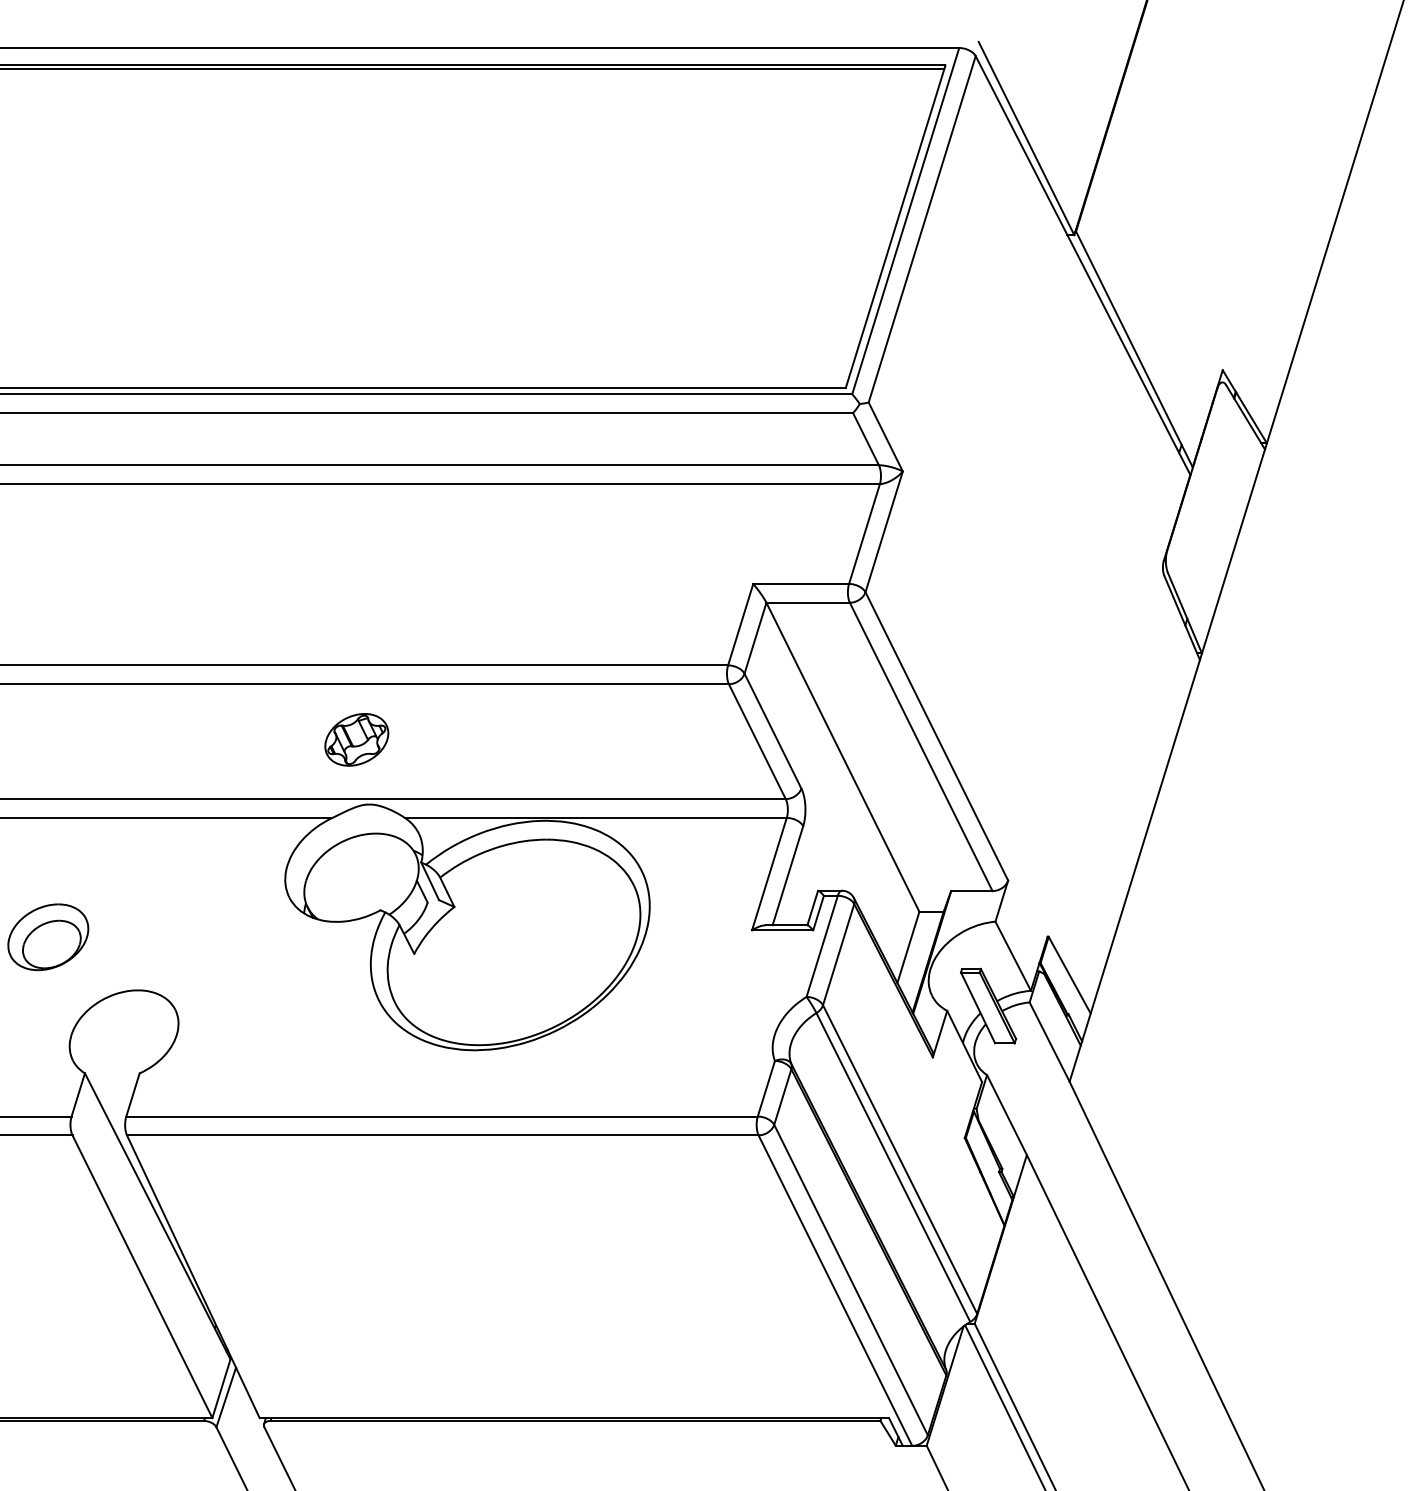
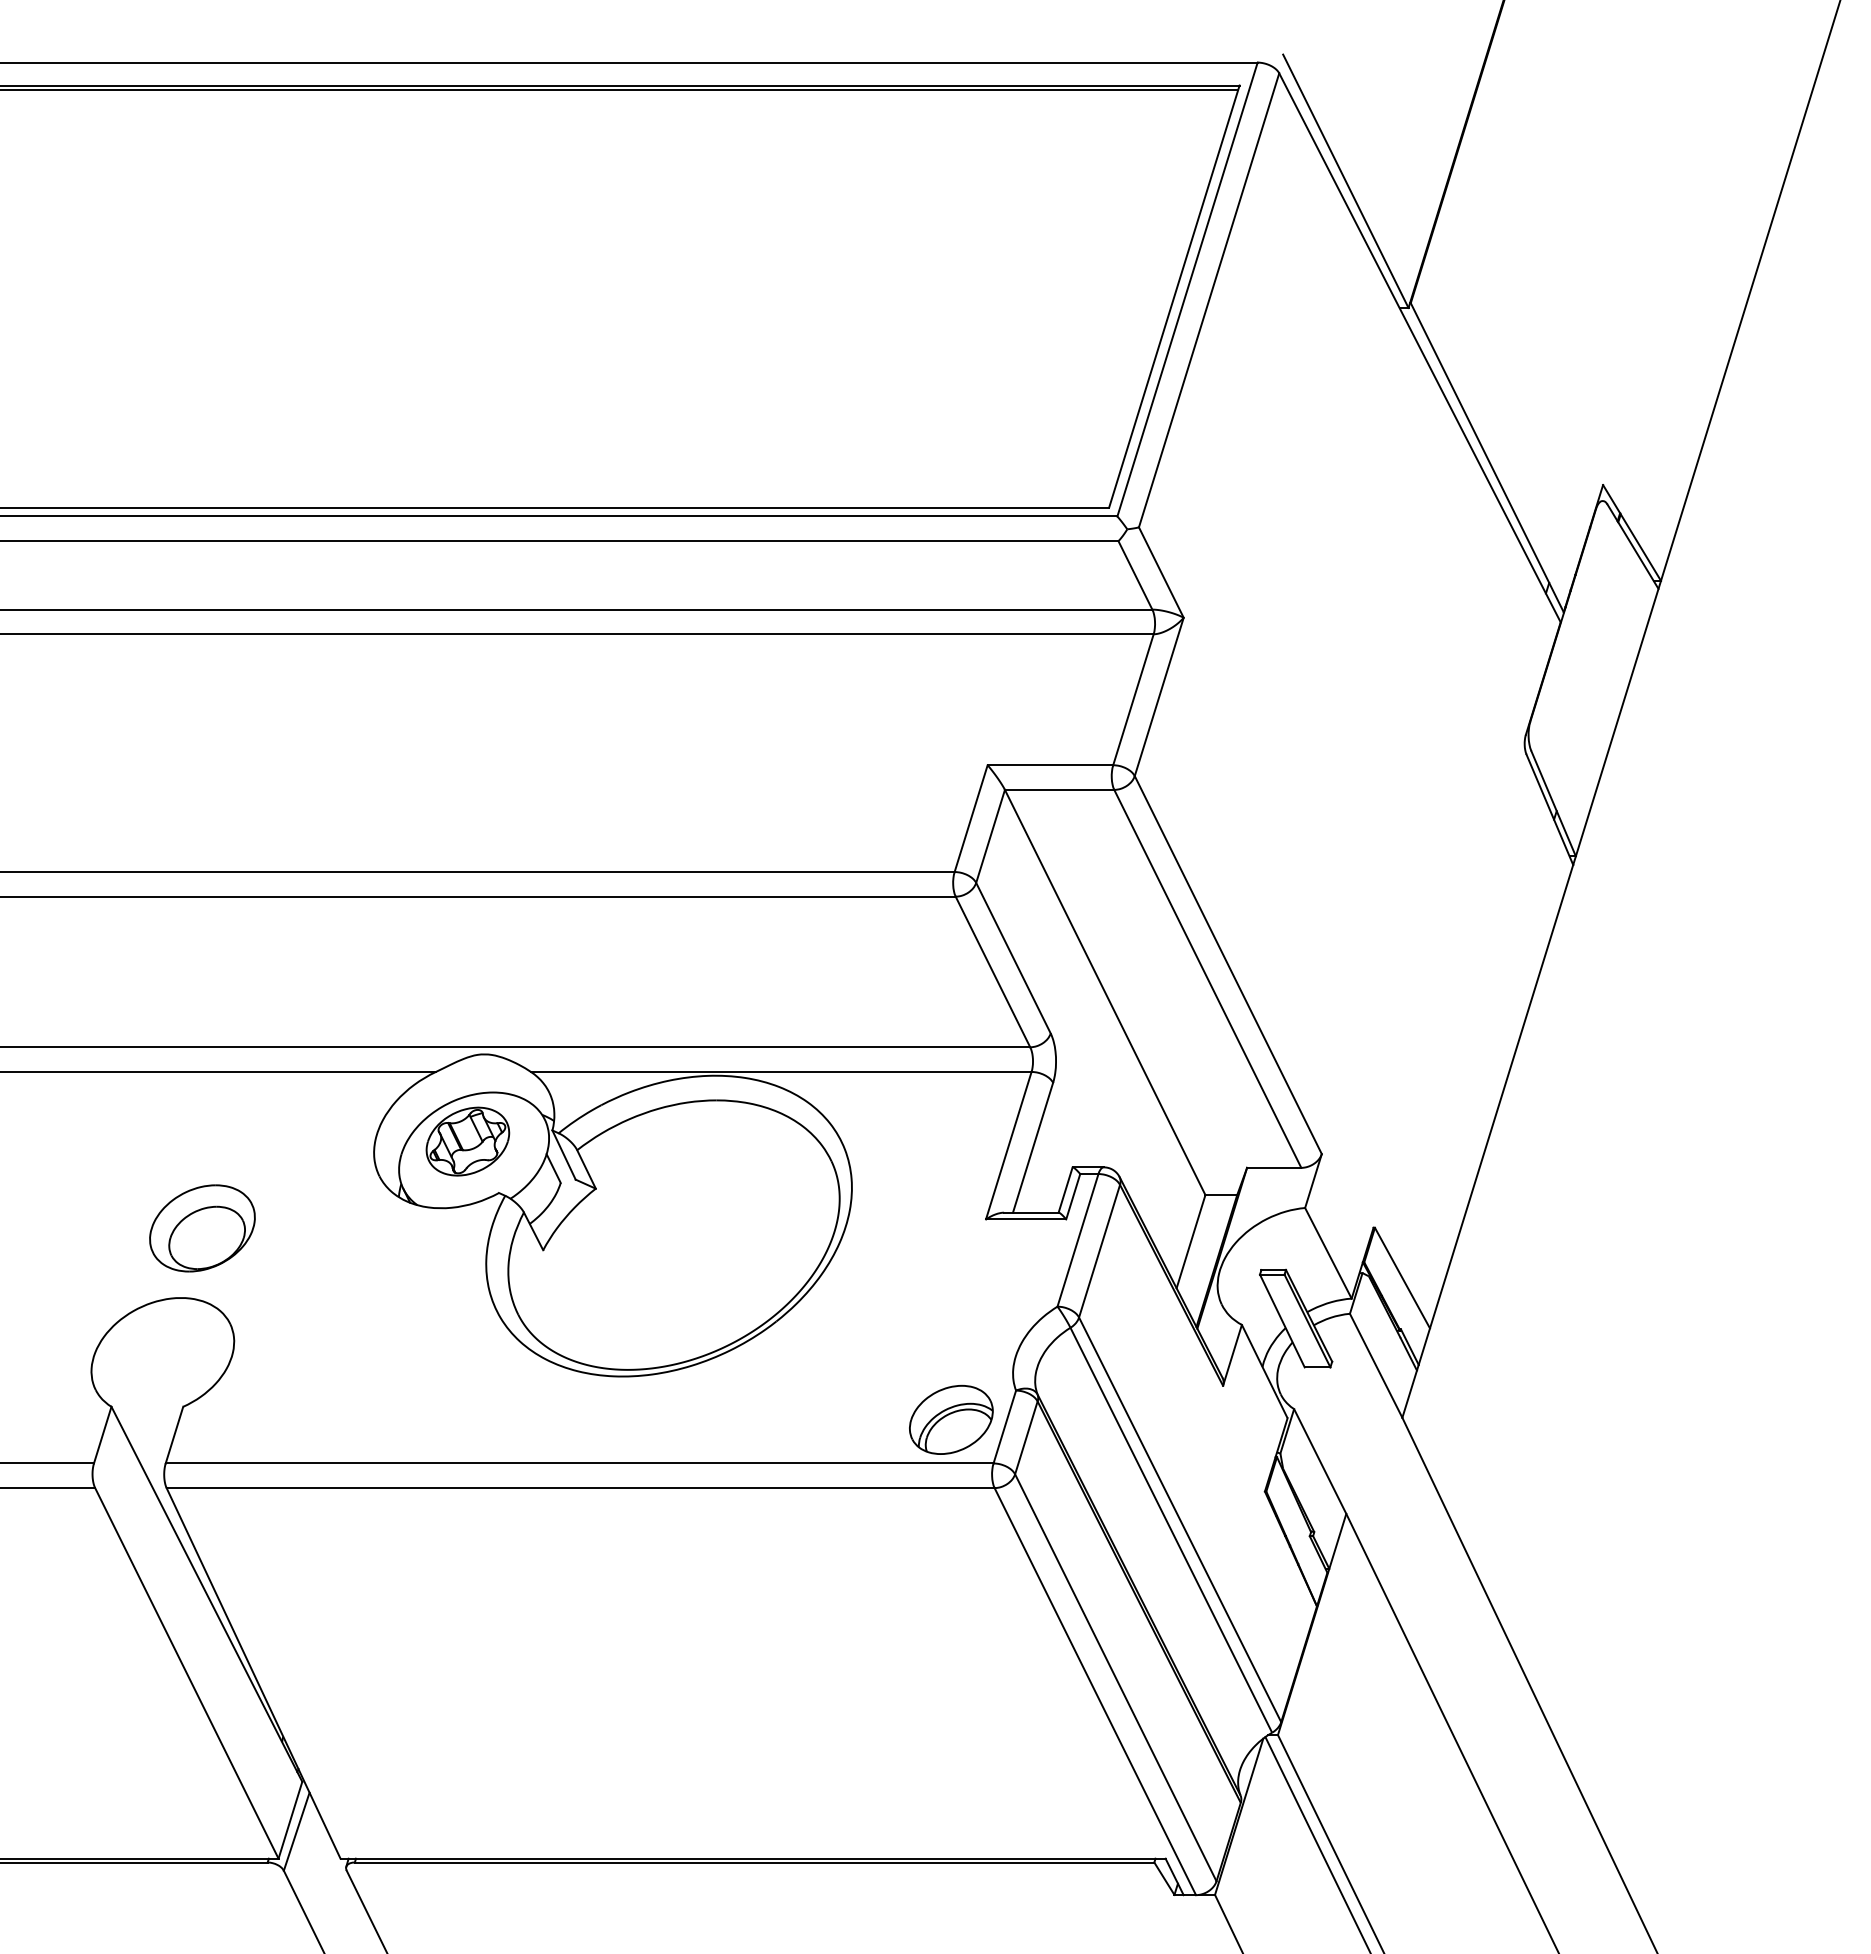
part: (356, 739) -> (467, 1141), moved
part: (48, 937) -> (202, 1228), moved
part: (725, 1083) -> (951, 1419), added

